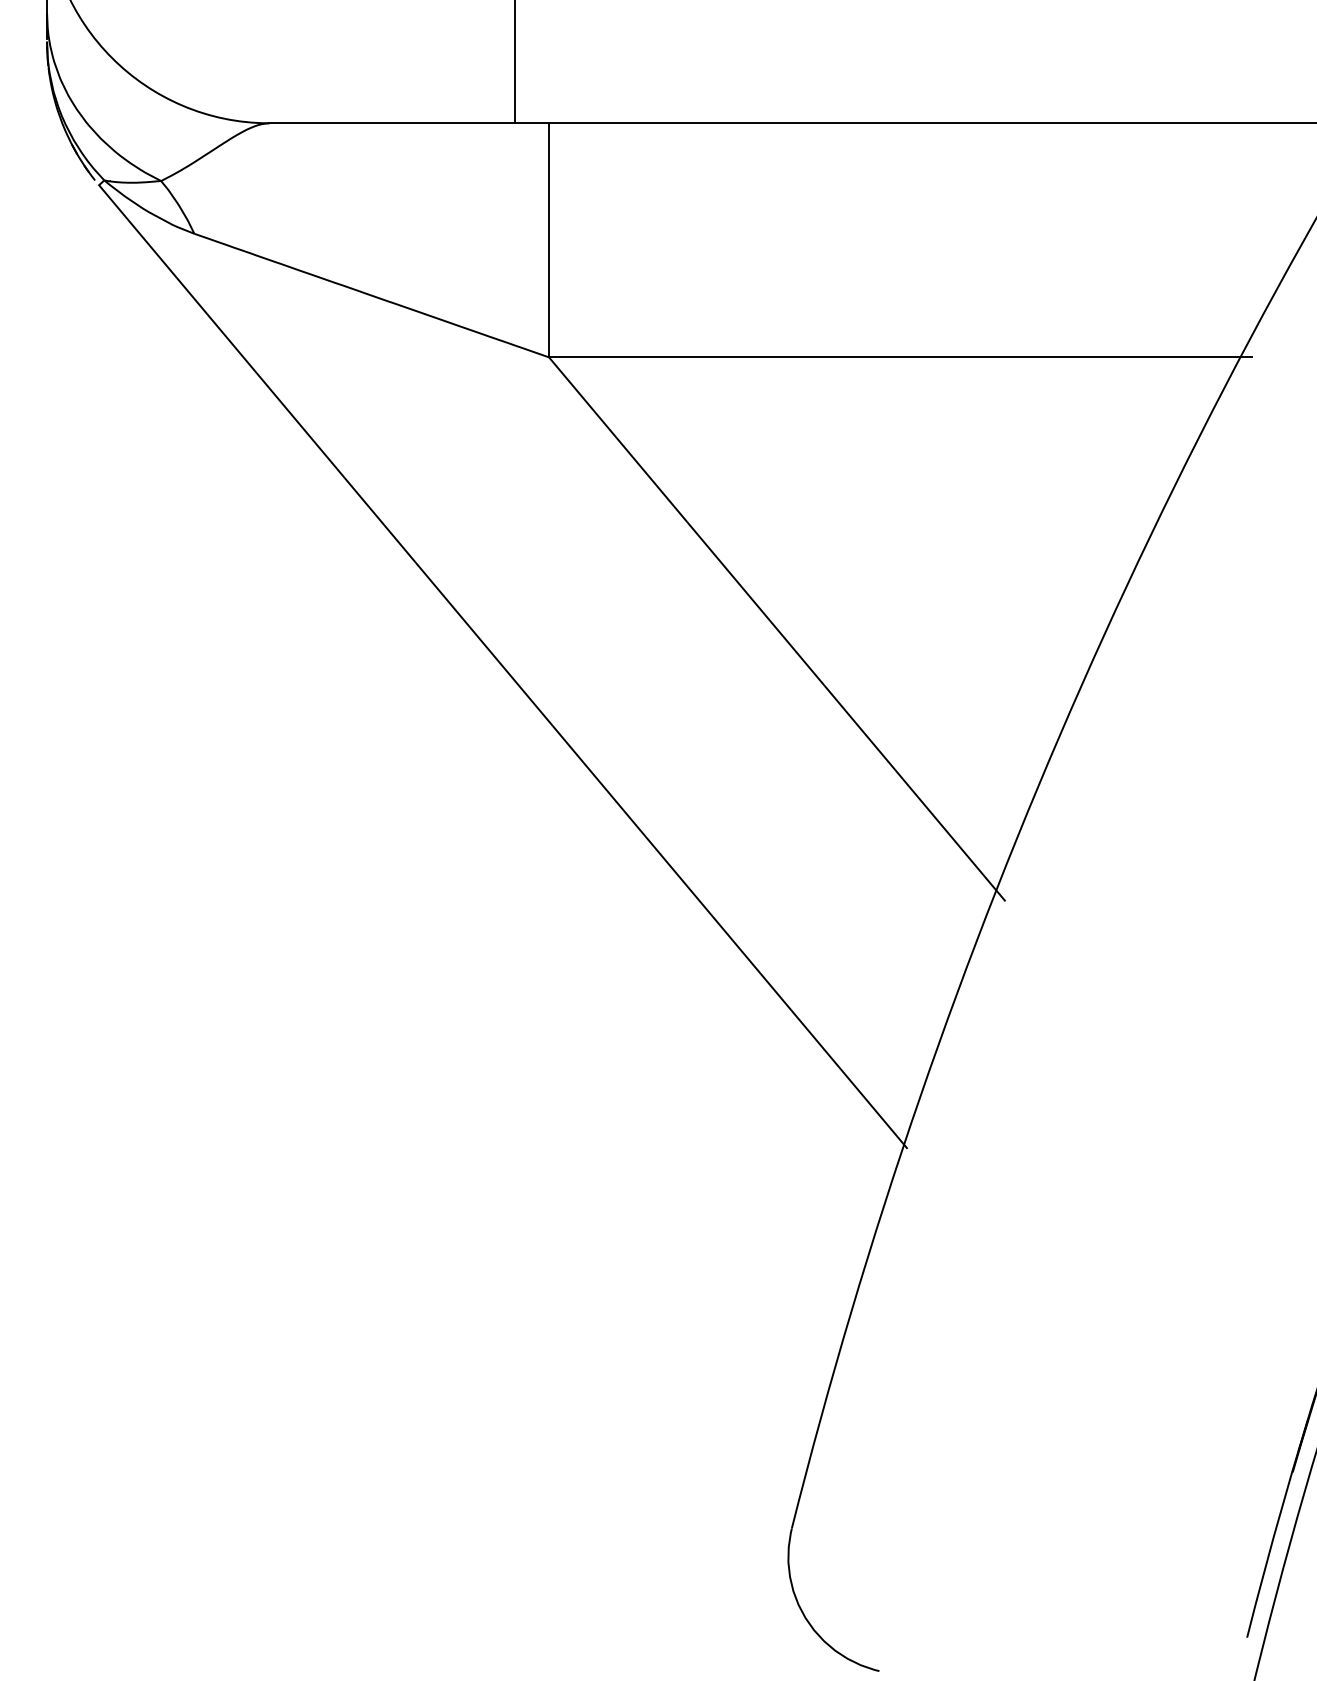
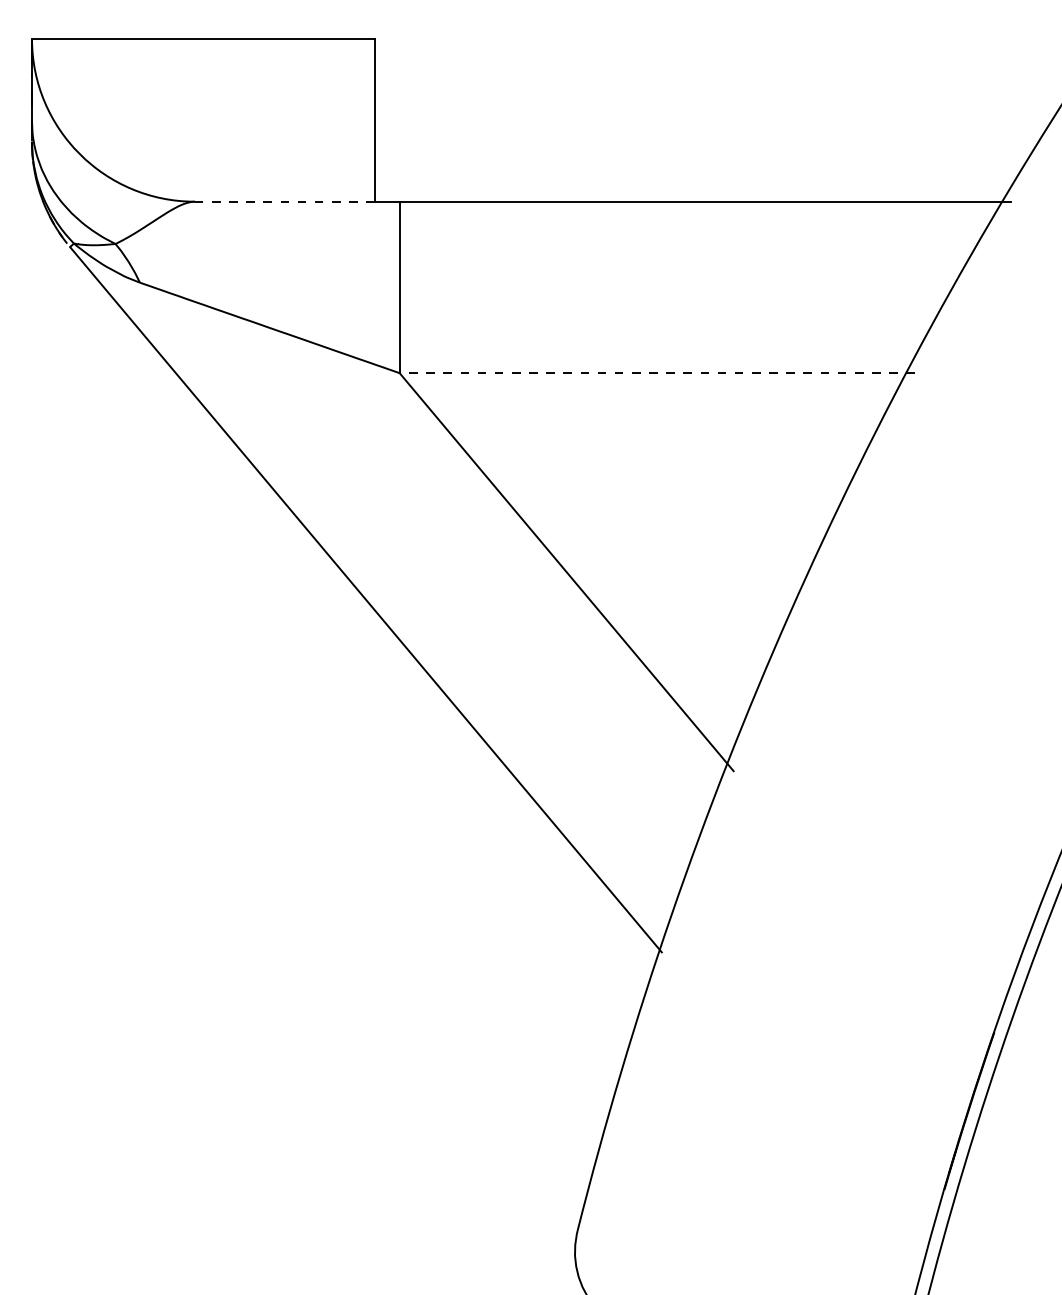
line: (391, 122) -> (284, 201), solid -> dashed
line: (901, 357) -> (657, 373), solid -> dashed

